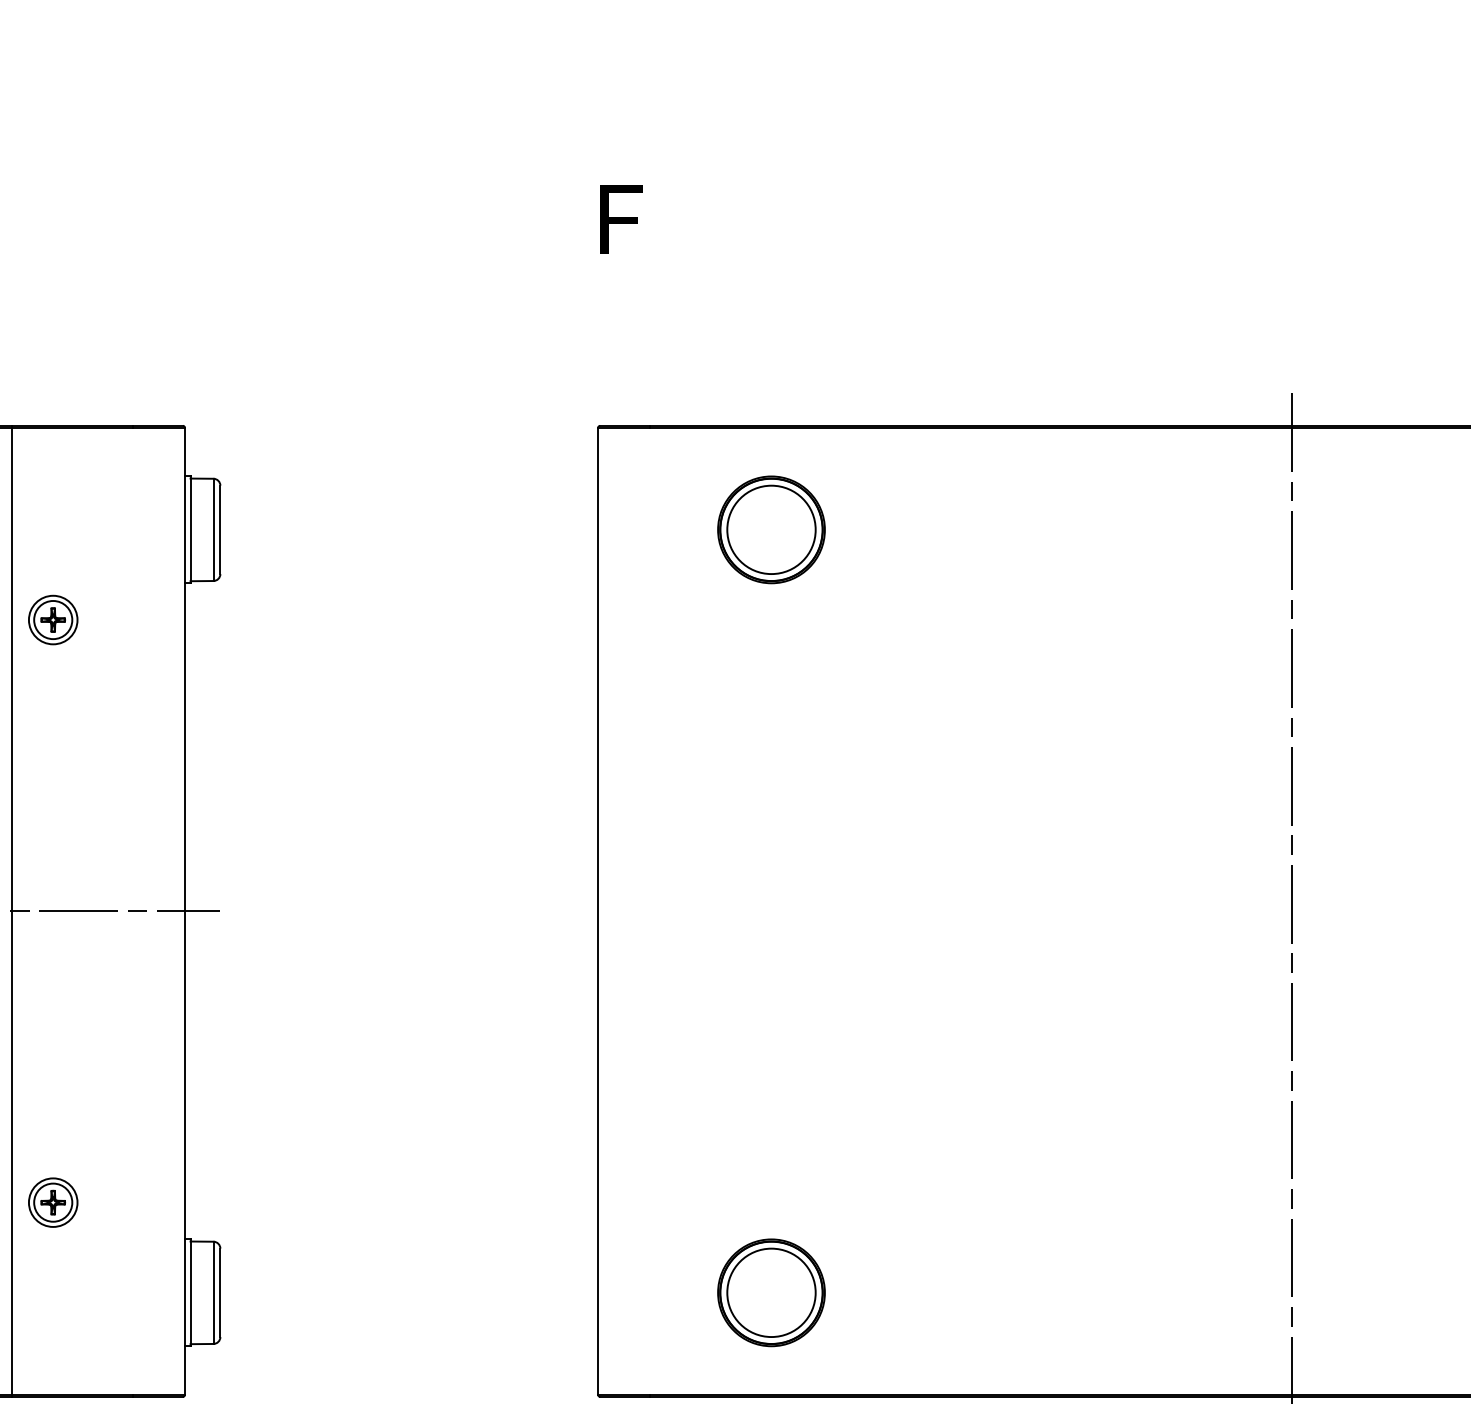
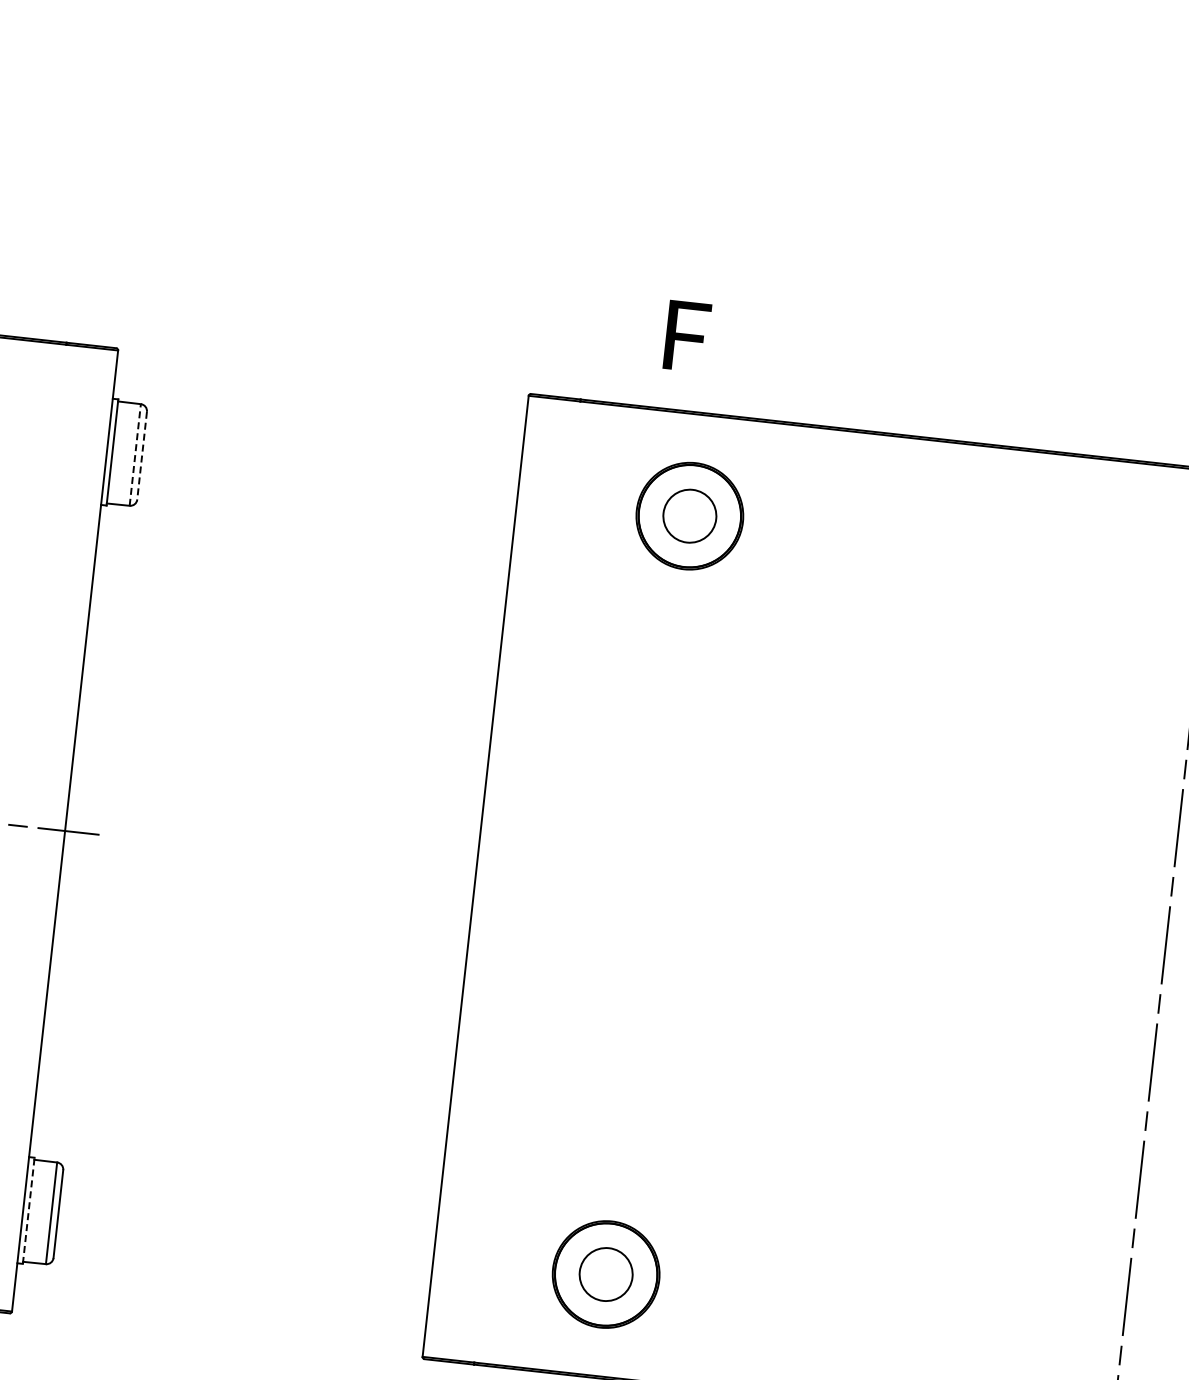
text: (621, 219) -> (687, 336), moved
line: (213, 529) -> (135, 454), solid -> dashed
circle: (771, 529) -> (689, 515), size x0.6
line: (220, 530) -> (142, 456), solid -> dashed
line: (190, 1292) -> (28, 1210), solid -> dashed
circle: (771, 1292) -> (606, 1274), size x0.6

